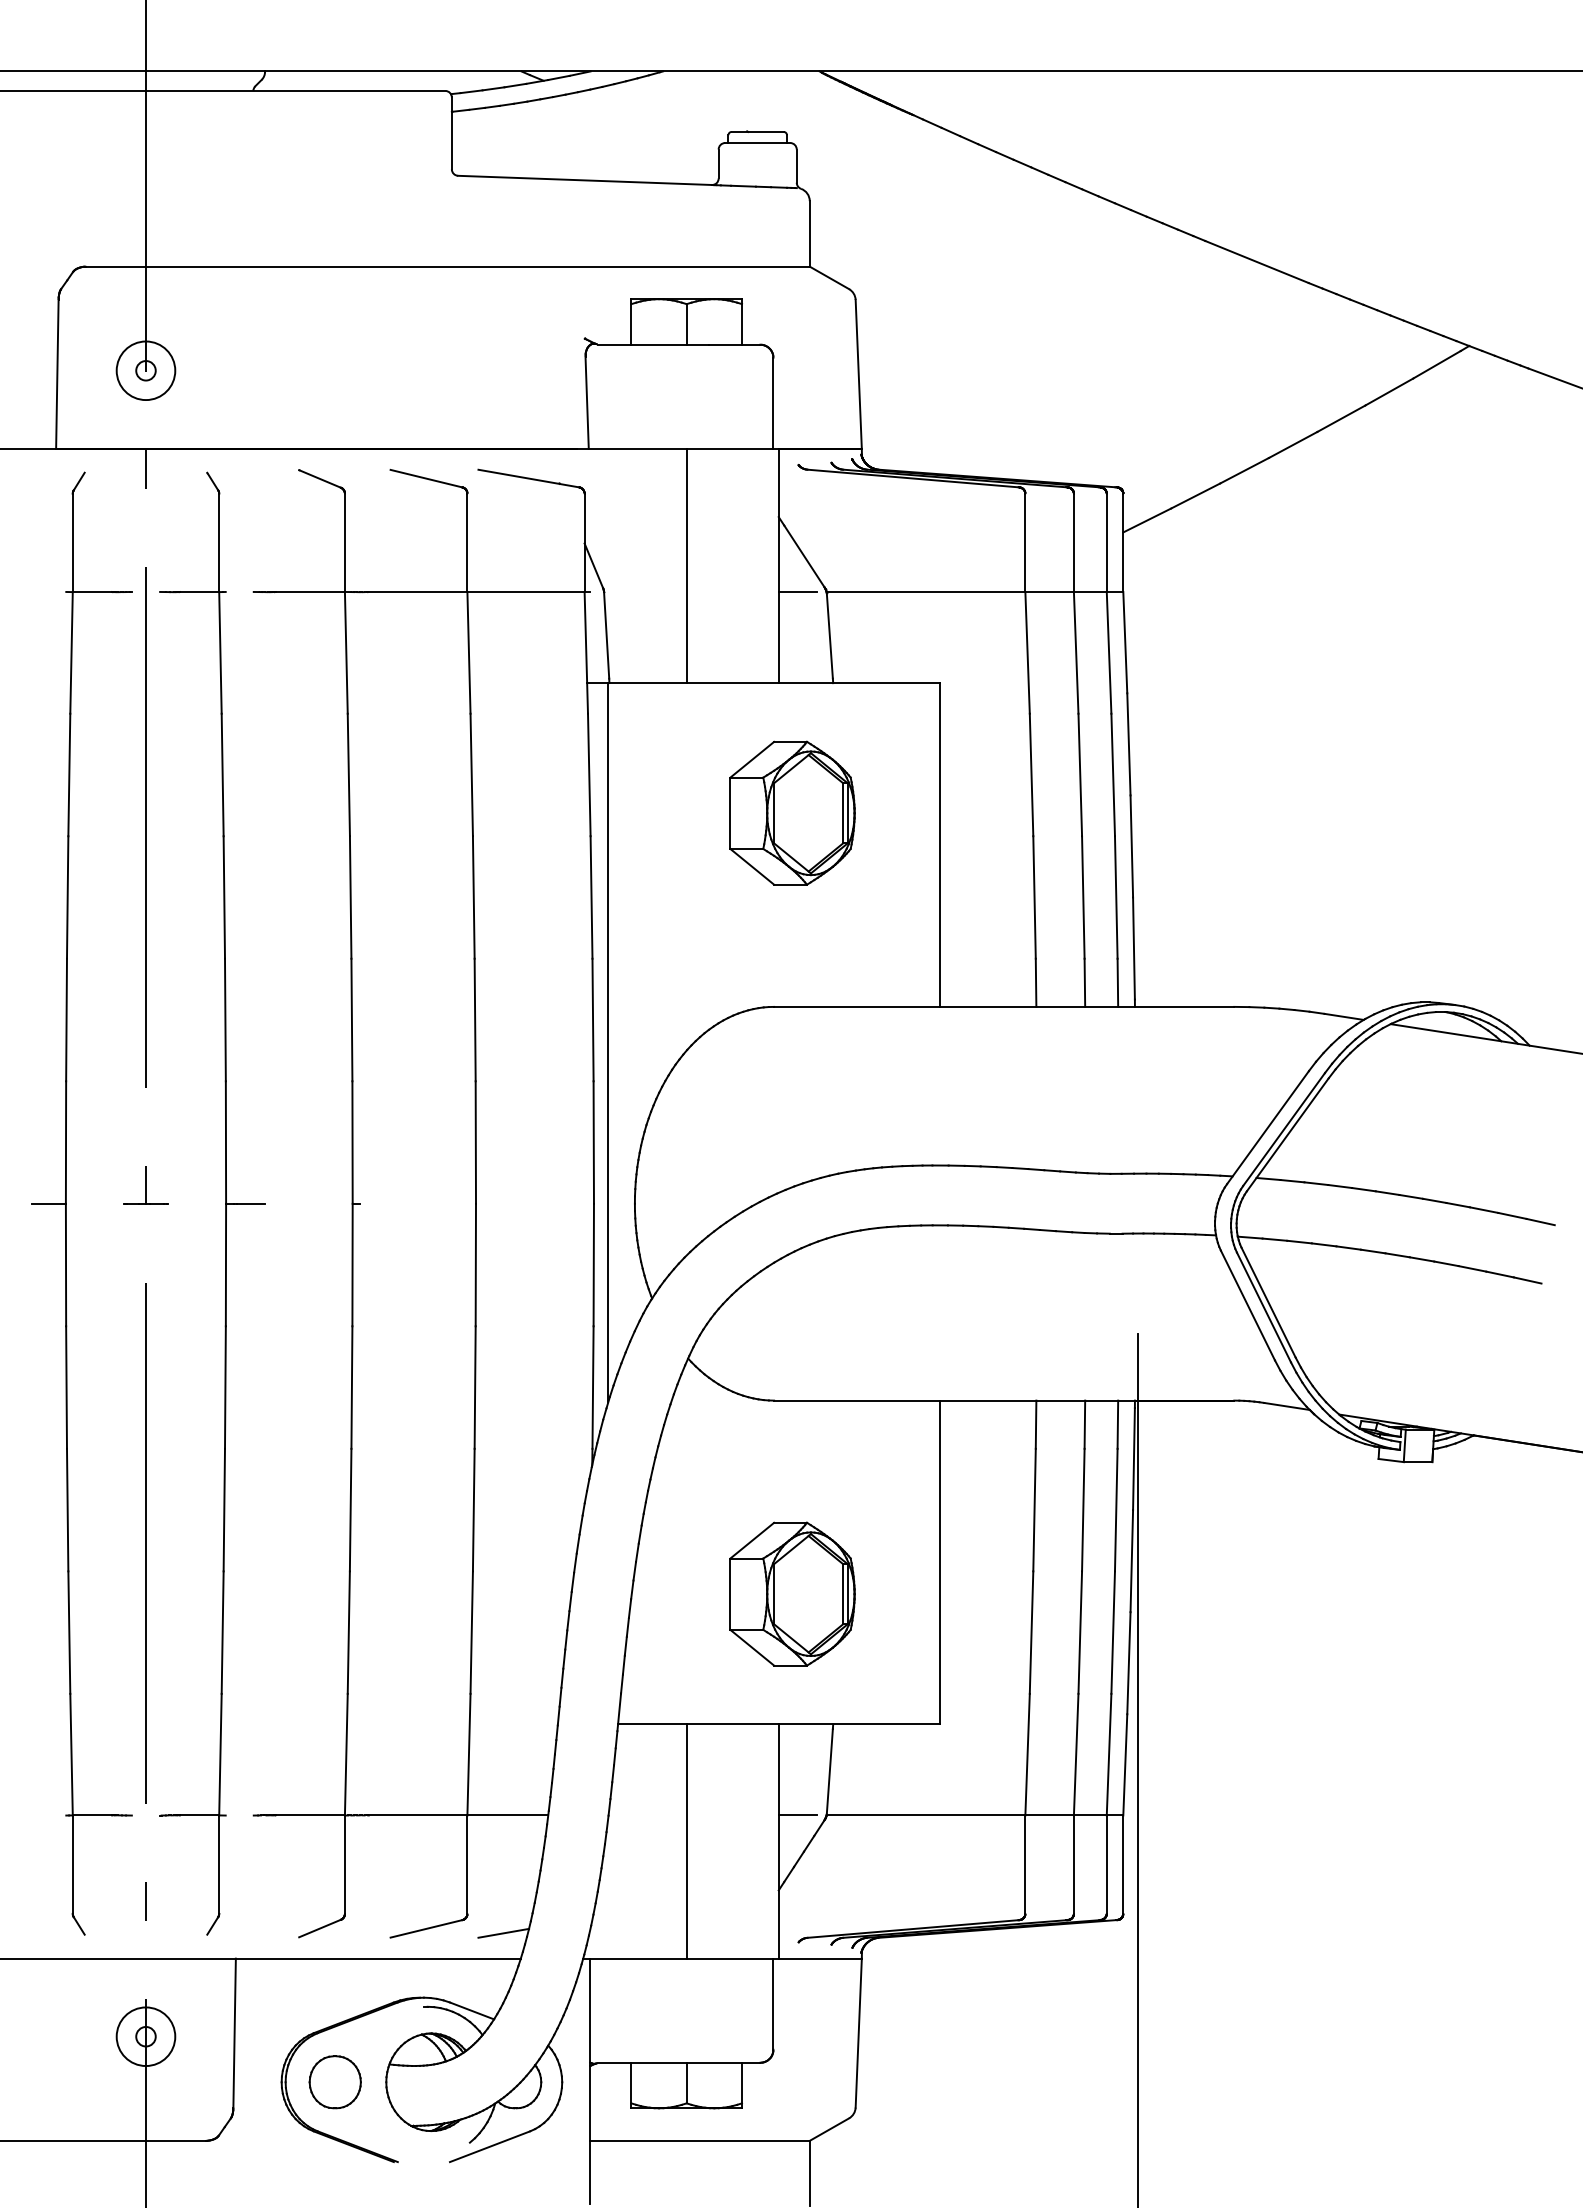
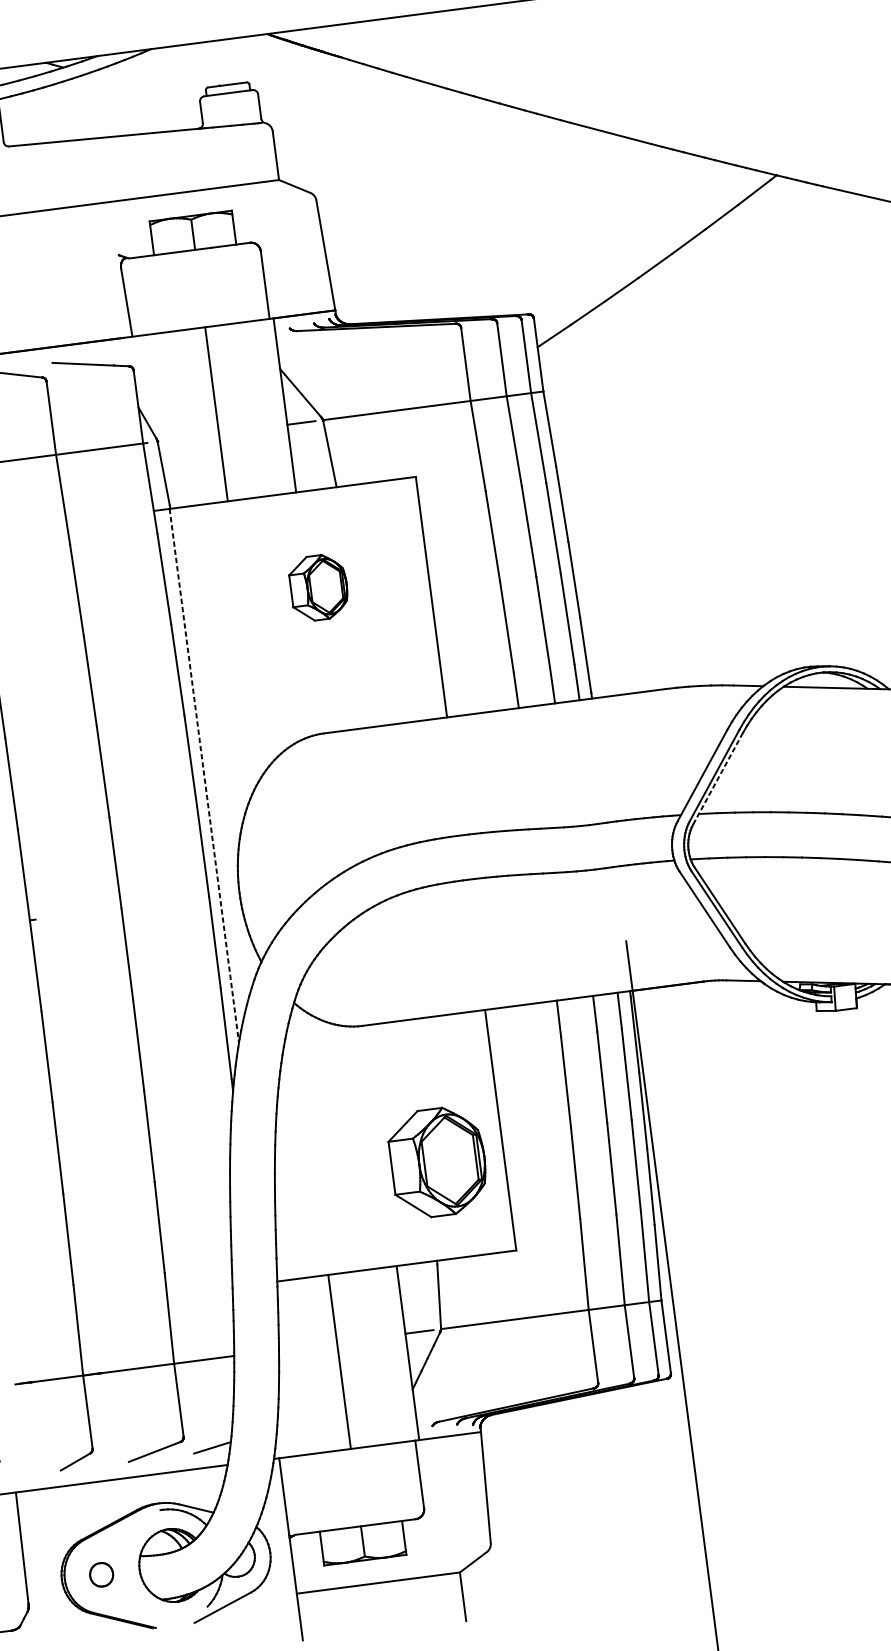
part: (792, 812) -> (318, 587), size x0.6
line: (608, 1042) -> (204, 775), solid -> dashed
line: (1287, 1134) -> (717, 778), solid -> dashed
part: (792, 1593) -> (438, 1161), moved
part: (334, 2082) -> (101, 1574), size x0.6

